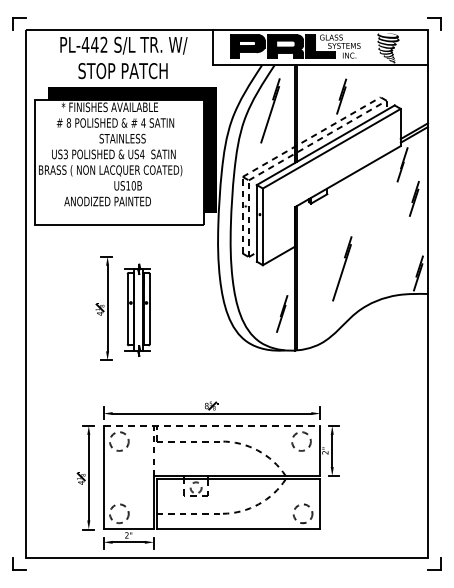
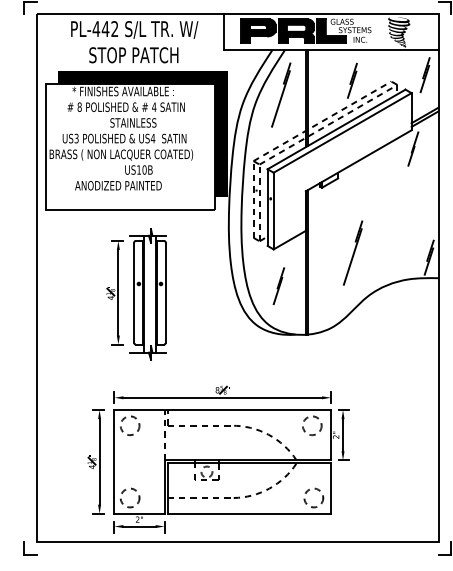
part: (414, 198) -> (425, 74), moved
part: (137, 310) -> (148, 294), size x1.43
part: (282, 313) -> (279, 285), moved
line: (212, 425) -> (223, 409), dashed -> solid

